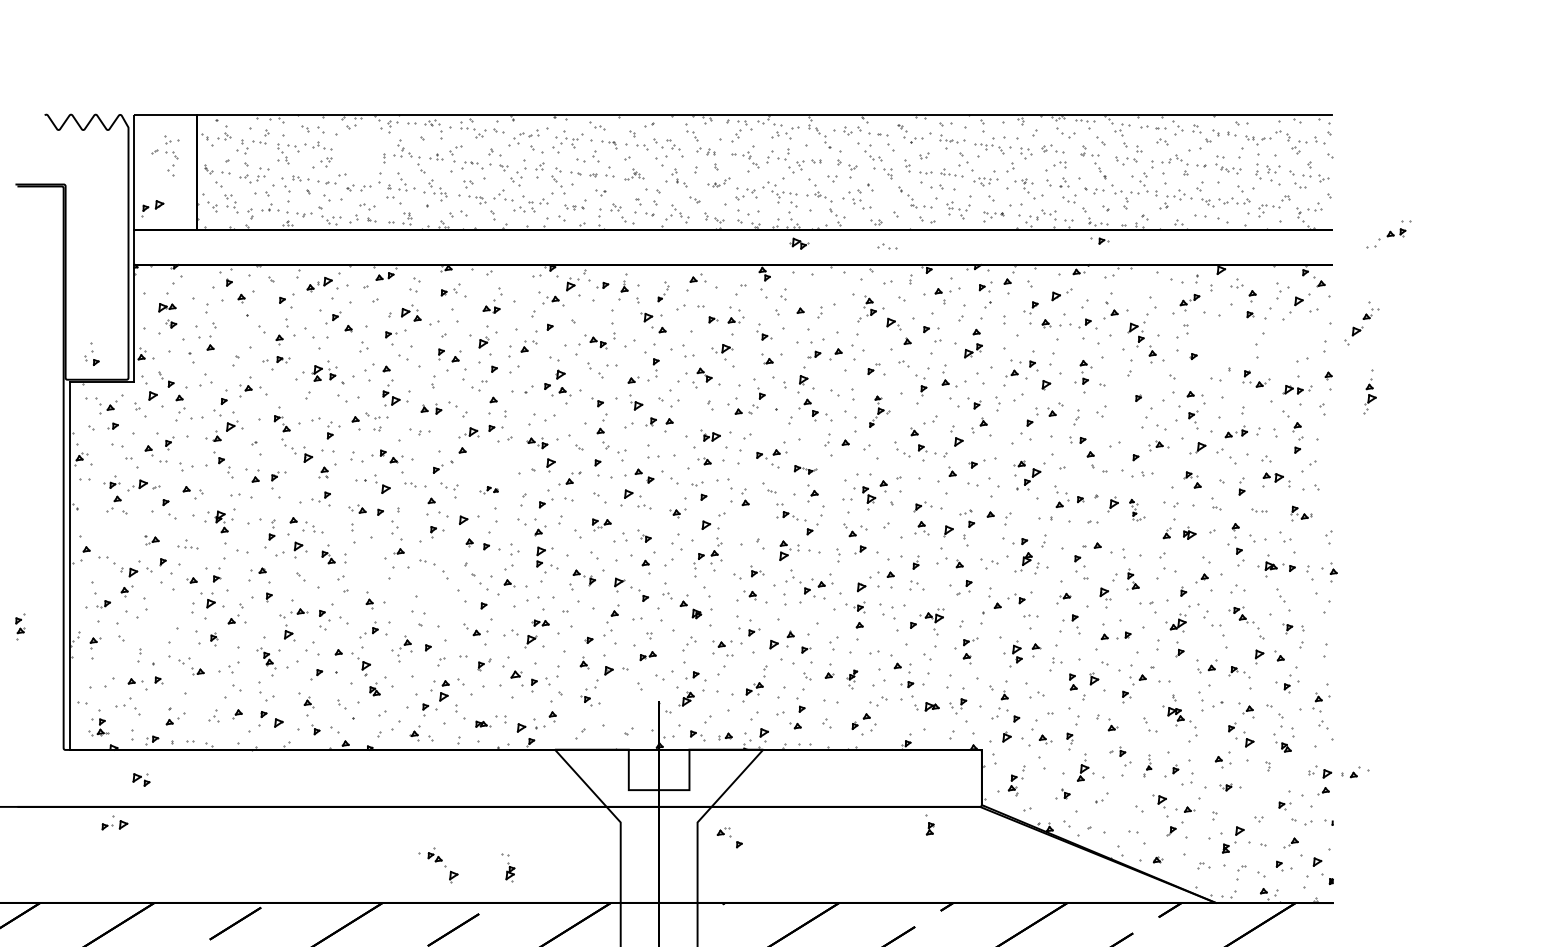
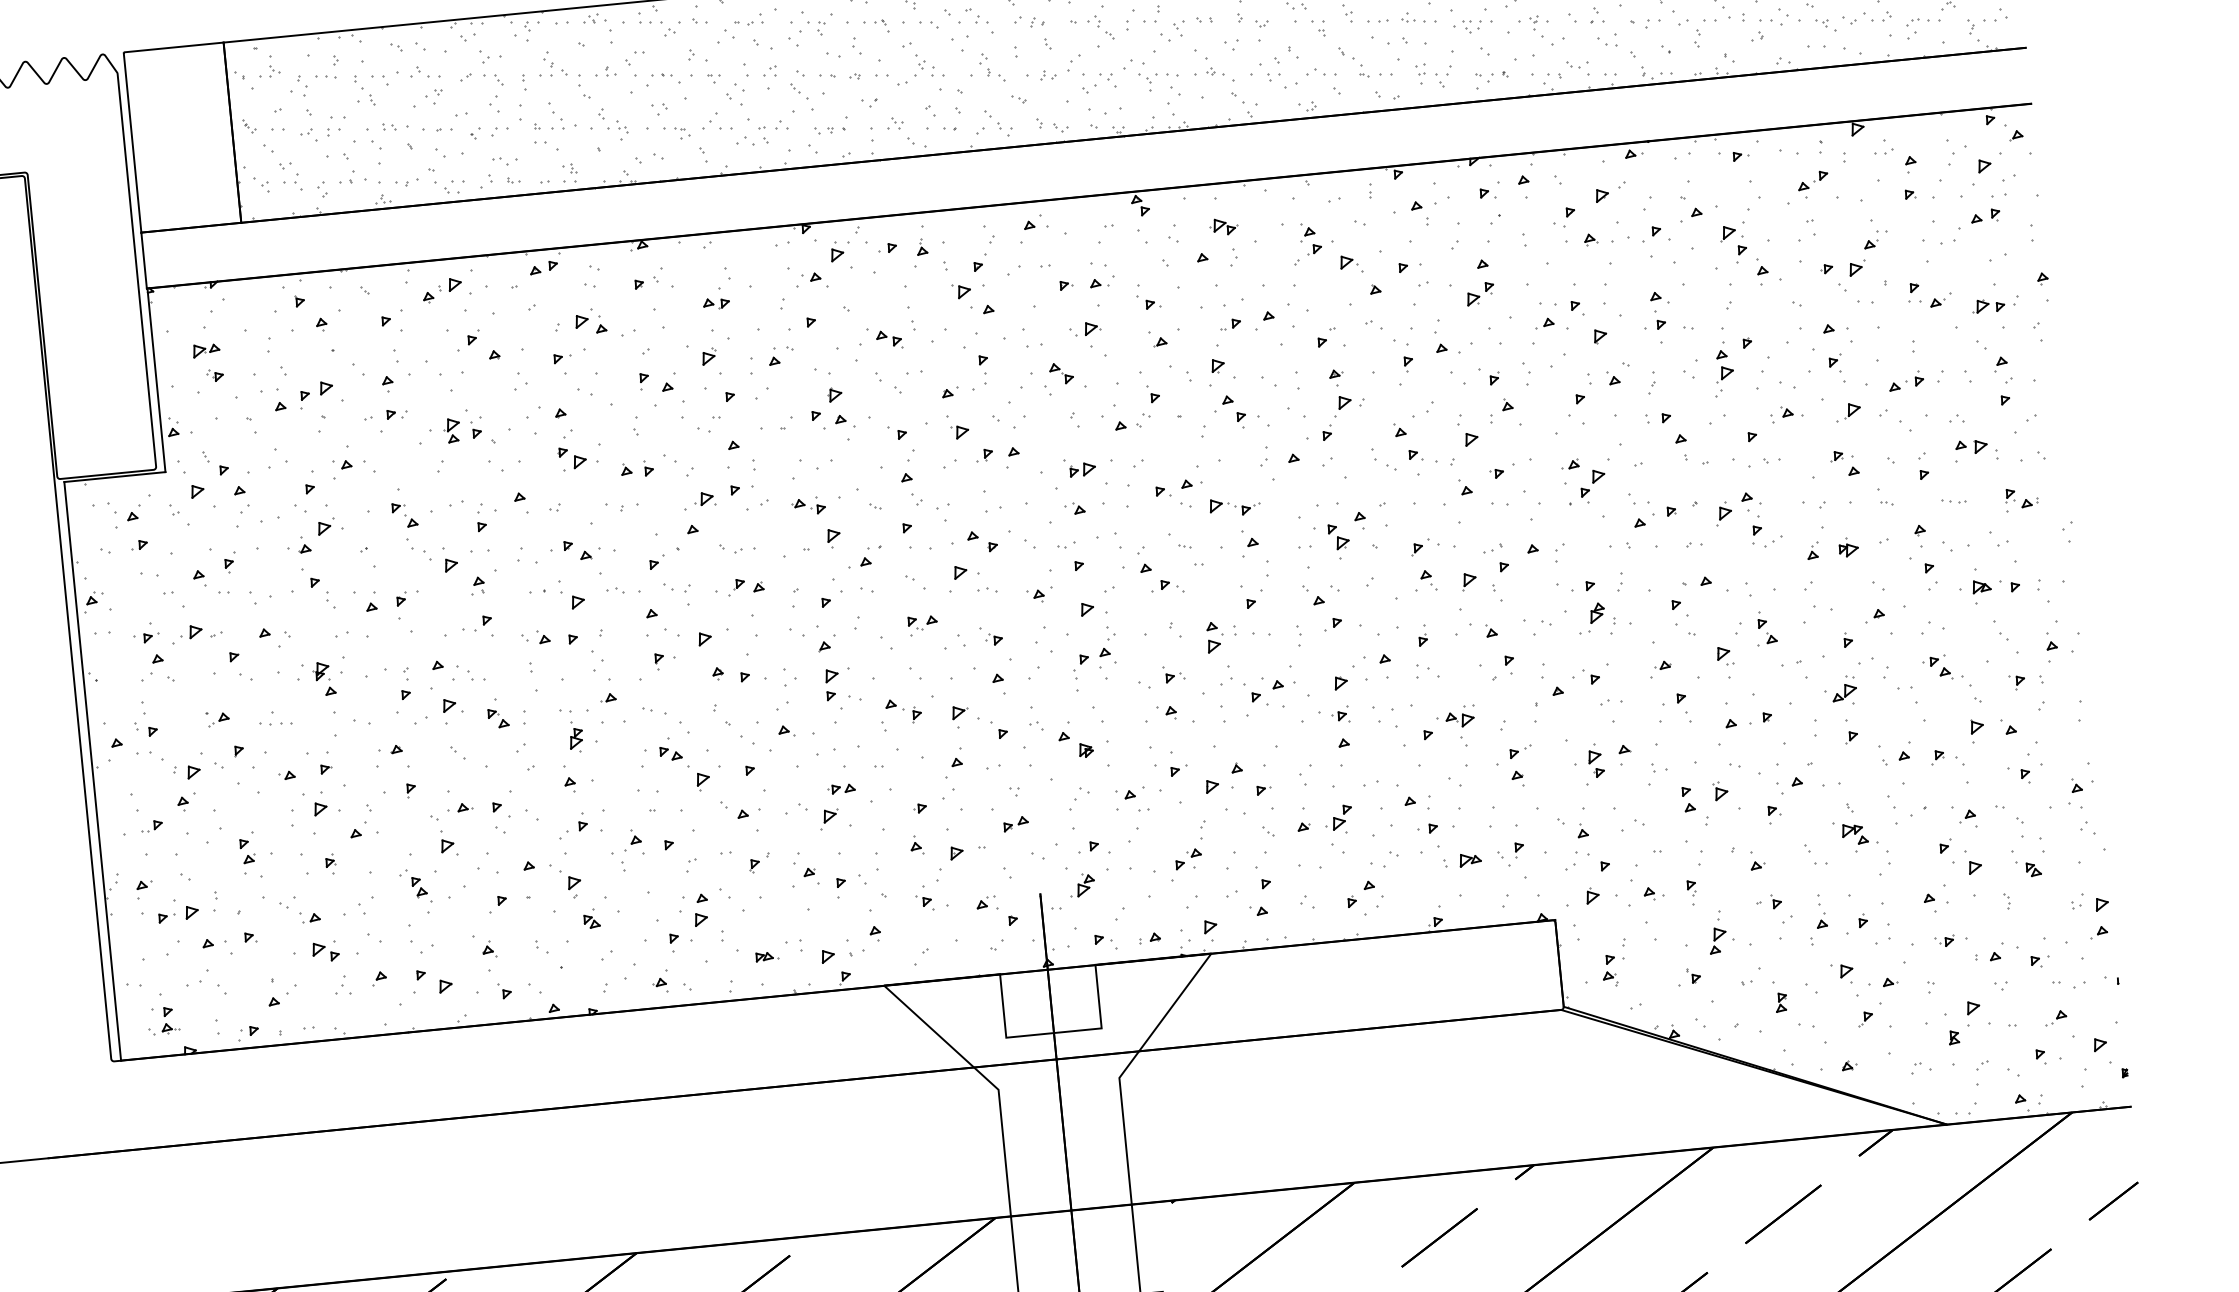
part: (165, 155) -> (483, 81), moved
part: (633, 174) -> (918, 69), size x1.67
part: (718, 182) -> (1053, 68), size x1.67
part: (152, 208) -> (315, 394), moved
part: (1388, 234) -> (1973, 219), moved
part: (1099, 240) -> (1733, 155), moved
part: (799, 243) -> (1224, 226), moved
part: (887, 246) -> (1322, 72), moved
part: (663, 291) -> (983, 248), size x1.43
part: (1361, 323) -> (1862, 255), moved
part: (91, 353) -> (144, 718), moved
part: (1369, 391) -> (1722, 361), moved
part: (879, 411) -> (1342, 403), size x1.43
part: (376, 415) -> (737, 547), moved
part: (805, 469) -> (1234, 506), size x1.43
part: (488, 489) -> (739, 586), size x1.67
part: (1136, 510) -> (1761, 519), size x1.67
part: (787, 515) -> (1167, 585), moved
part: (1333, 572) -> (2051, 646), moved
part: (20, 626) -> (247, 852), moved
part: (512, 671) -> (805, 869), size x0.71
part: (852, 679) -> (1340, 829), size x1.67
part: (1147, 765) -> (1818, 919), size x1.43
part: (1355, 772) -> (1997, 952), moved
part: (141, 779) -> (325, 951), moved
part: (114, 822) -> (177, 910), moved
part: (929, 824) -> (1779, 995), moved
part: (729, 837) -> (996, 910), moved
part: (438, 865) -> (677, 765), moved
part: (508, 867) -> (572, 730), moved

